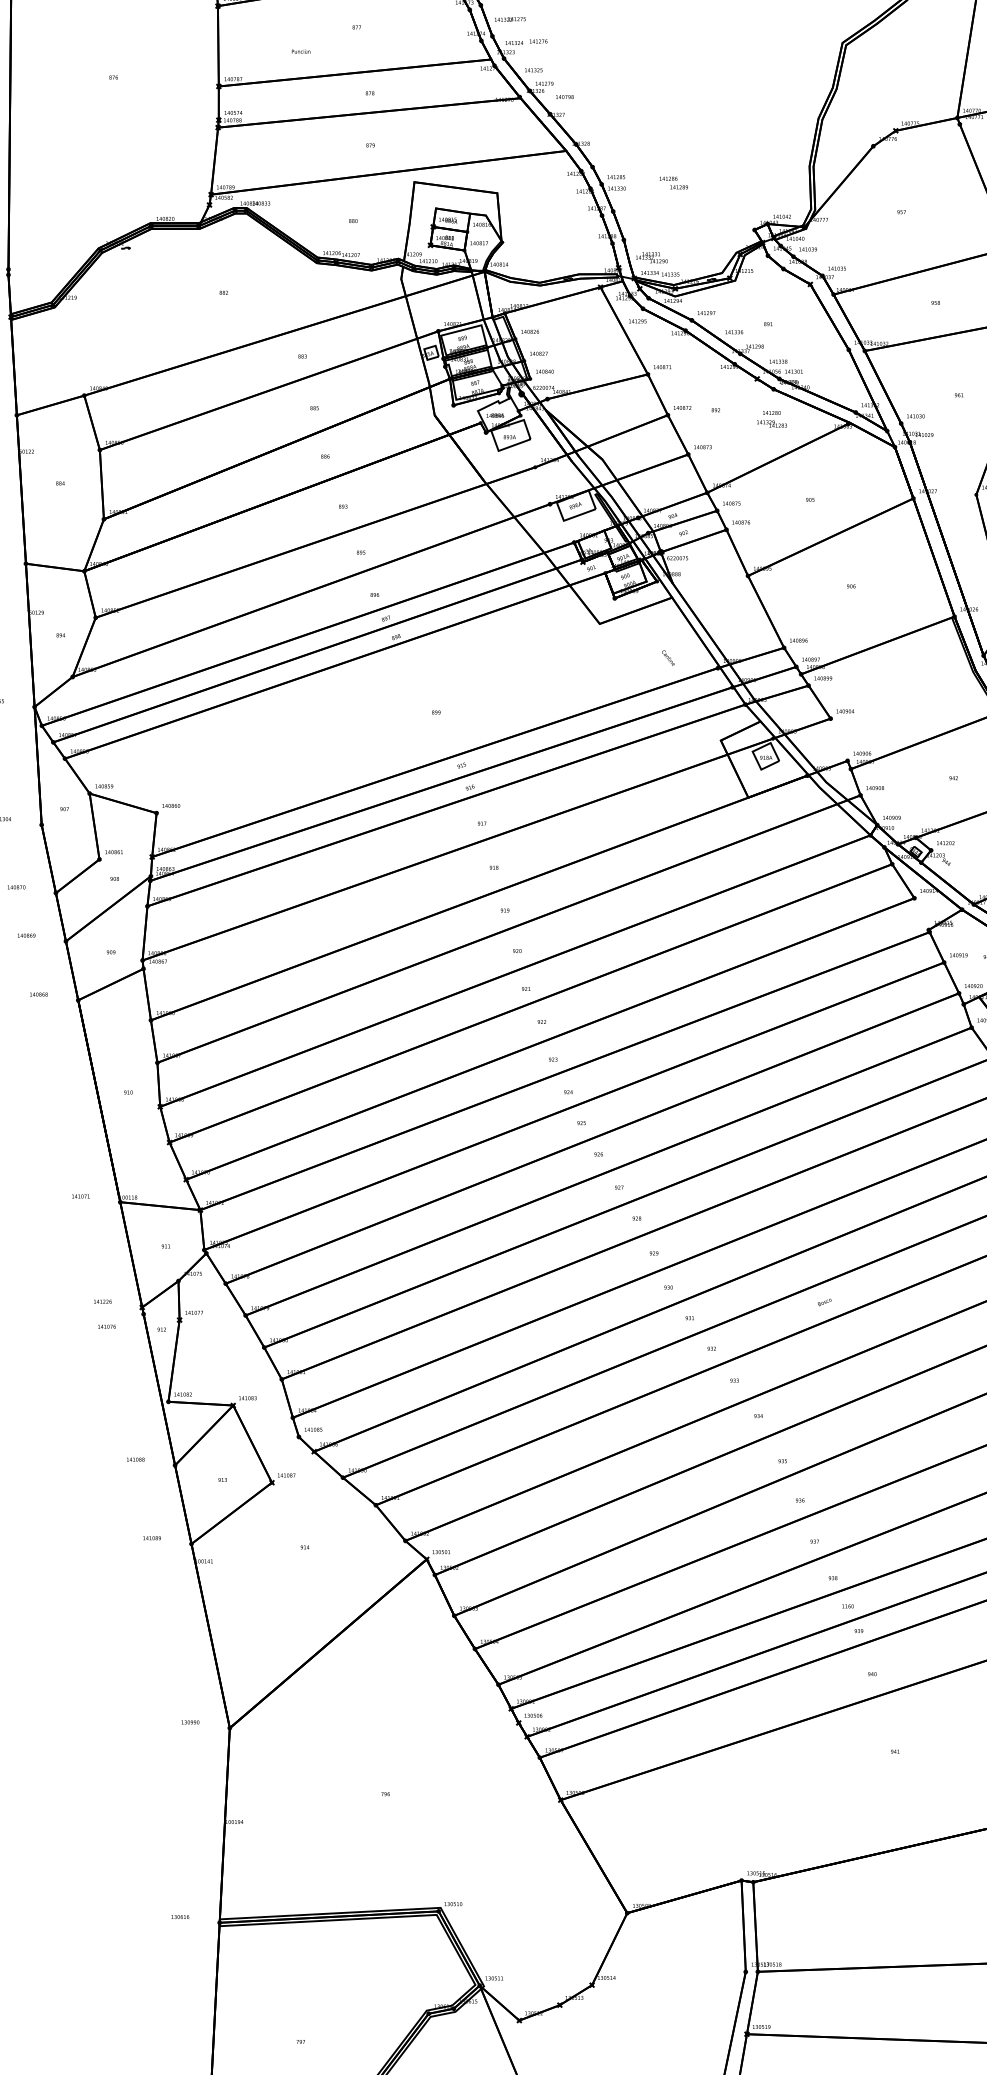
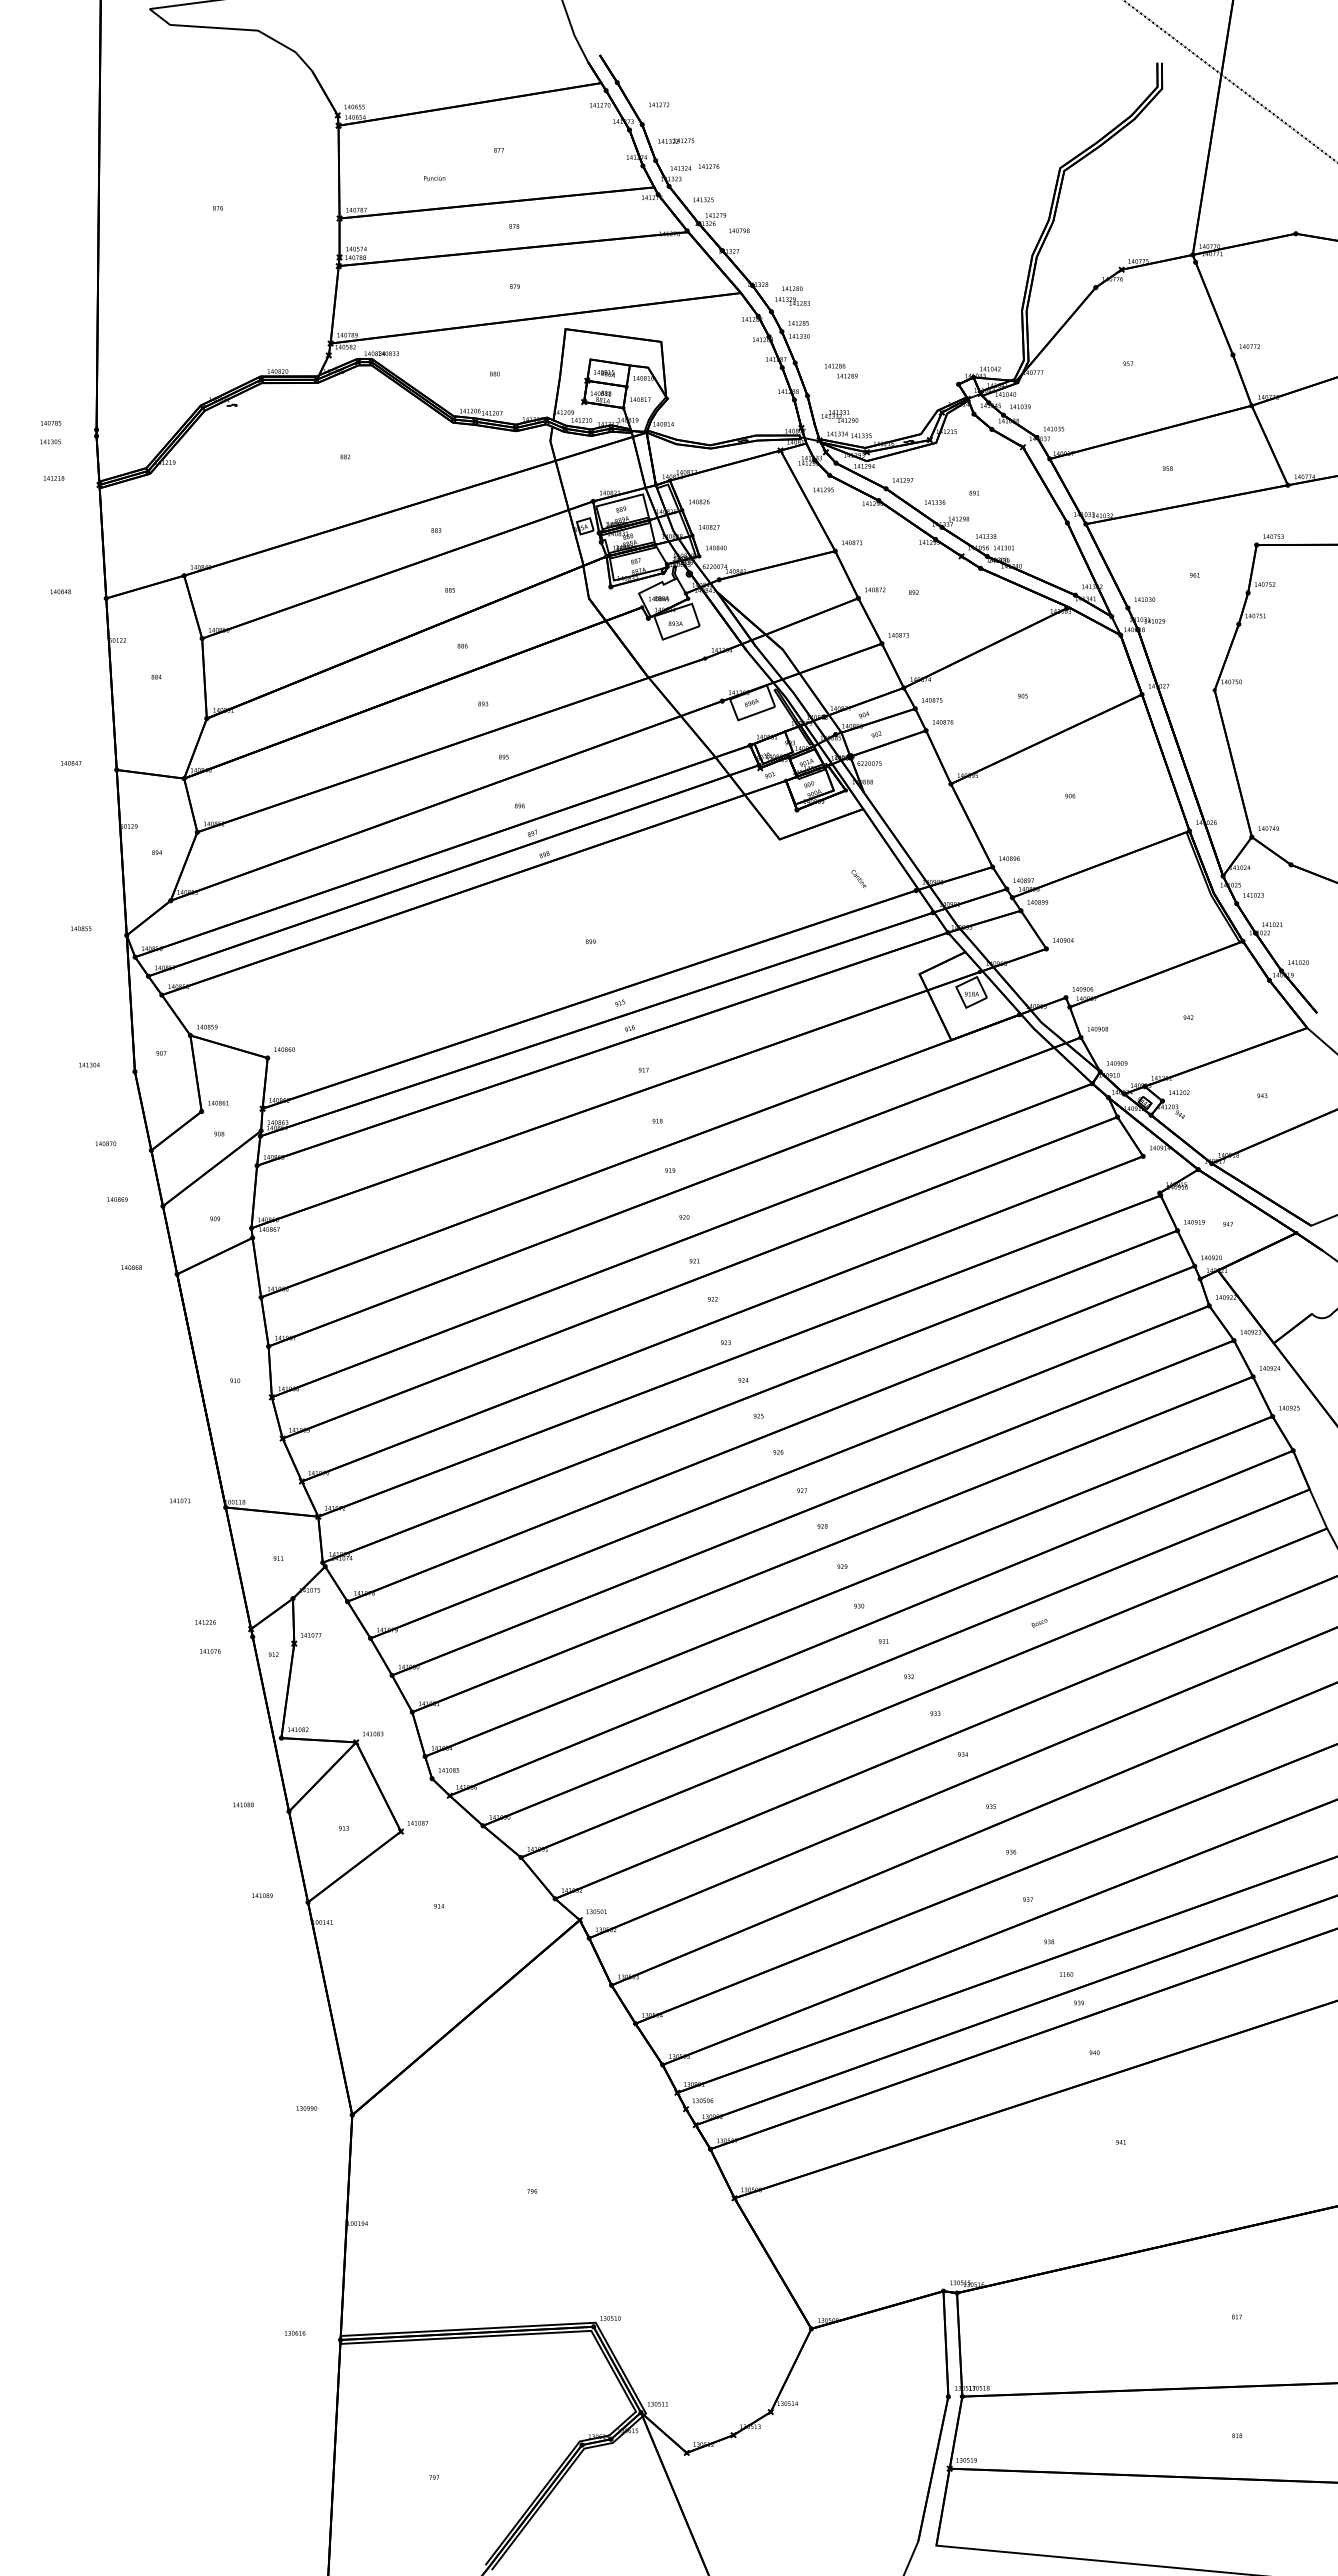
text: (674, 182) -> (841, 370), moved
text: (771, 418) -> (792, 295), moved

